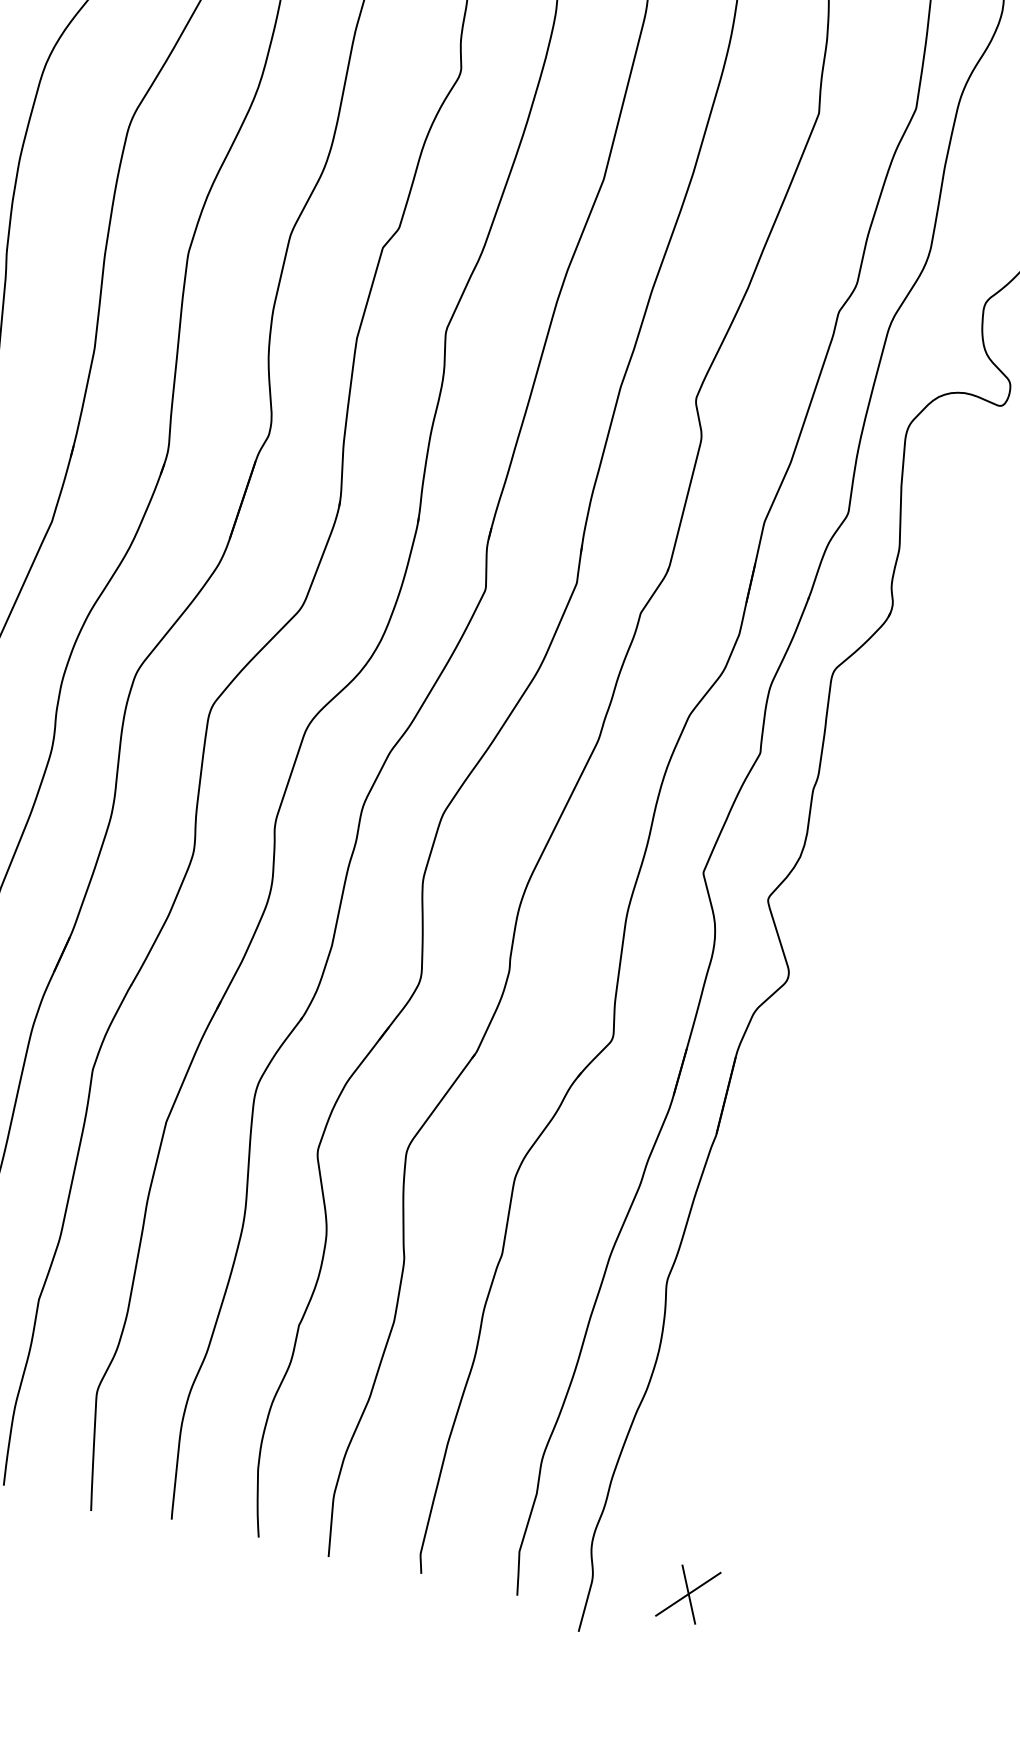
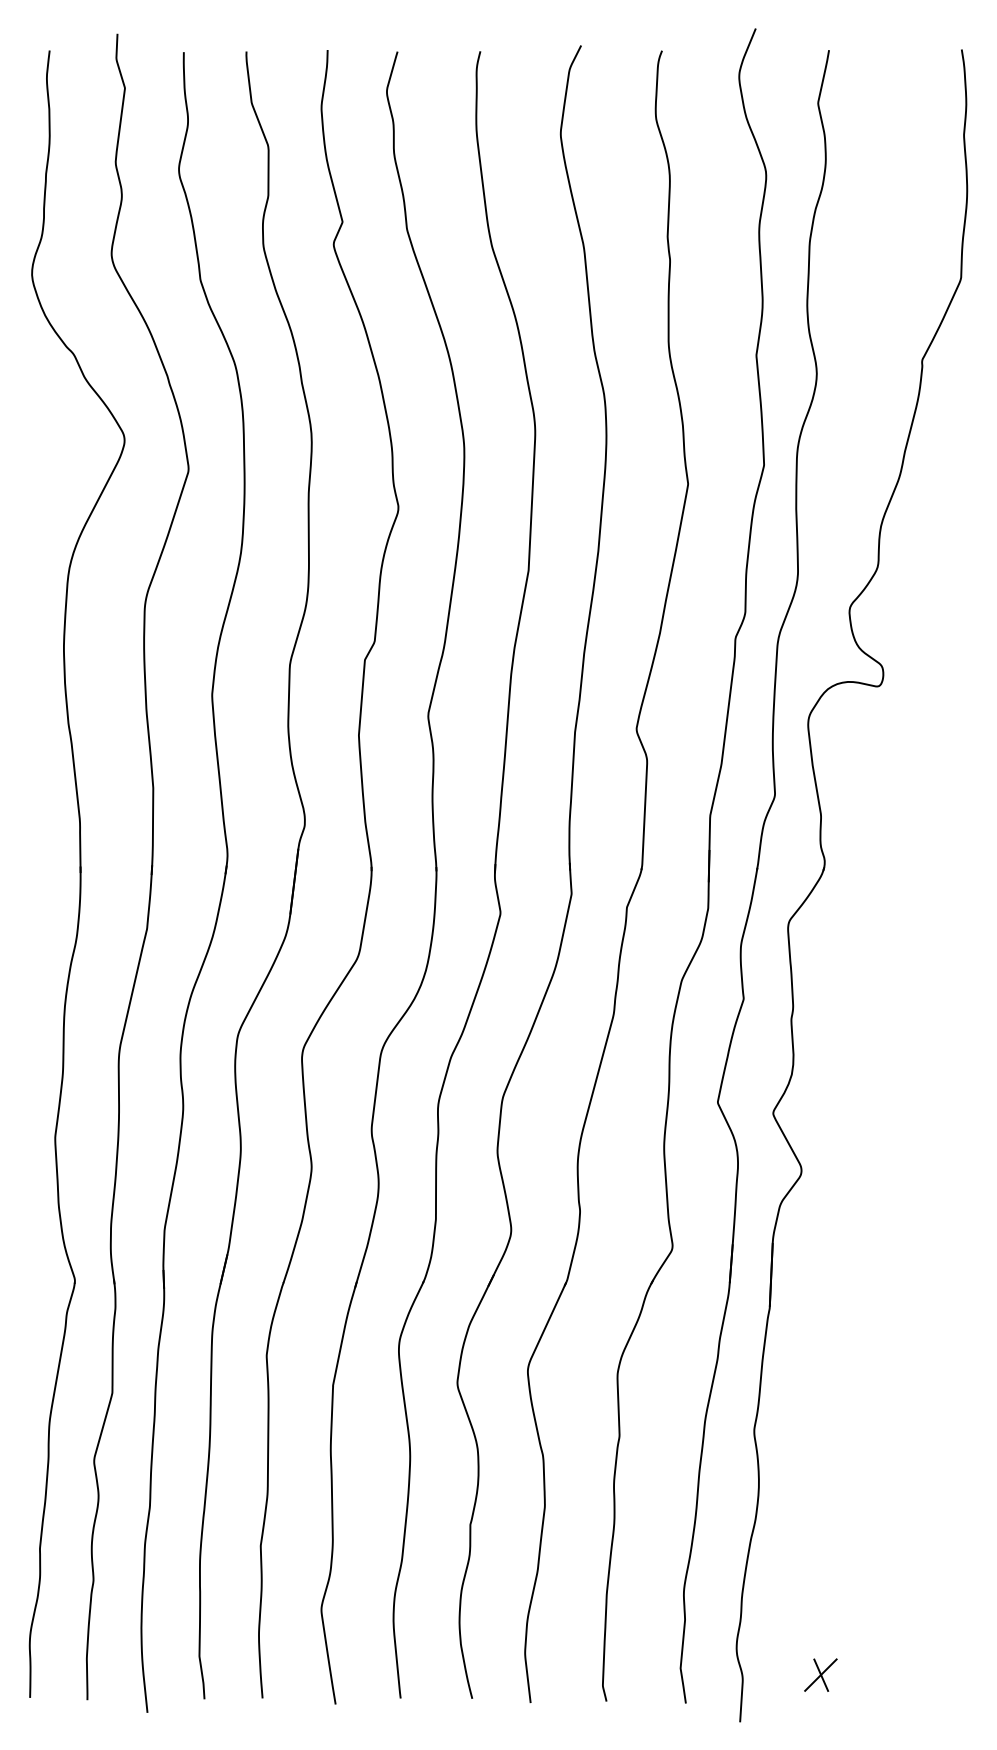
part: (688, 1593) -> (820, 1674), size x0.71

